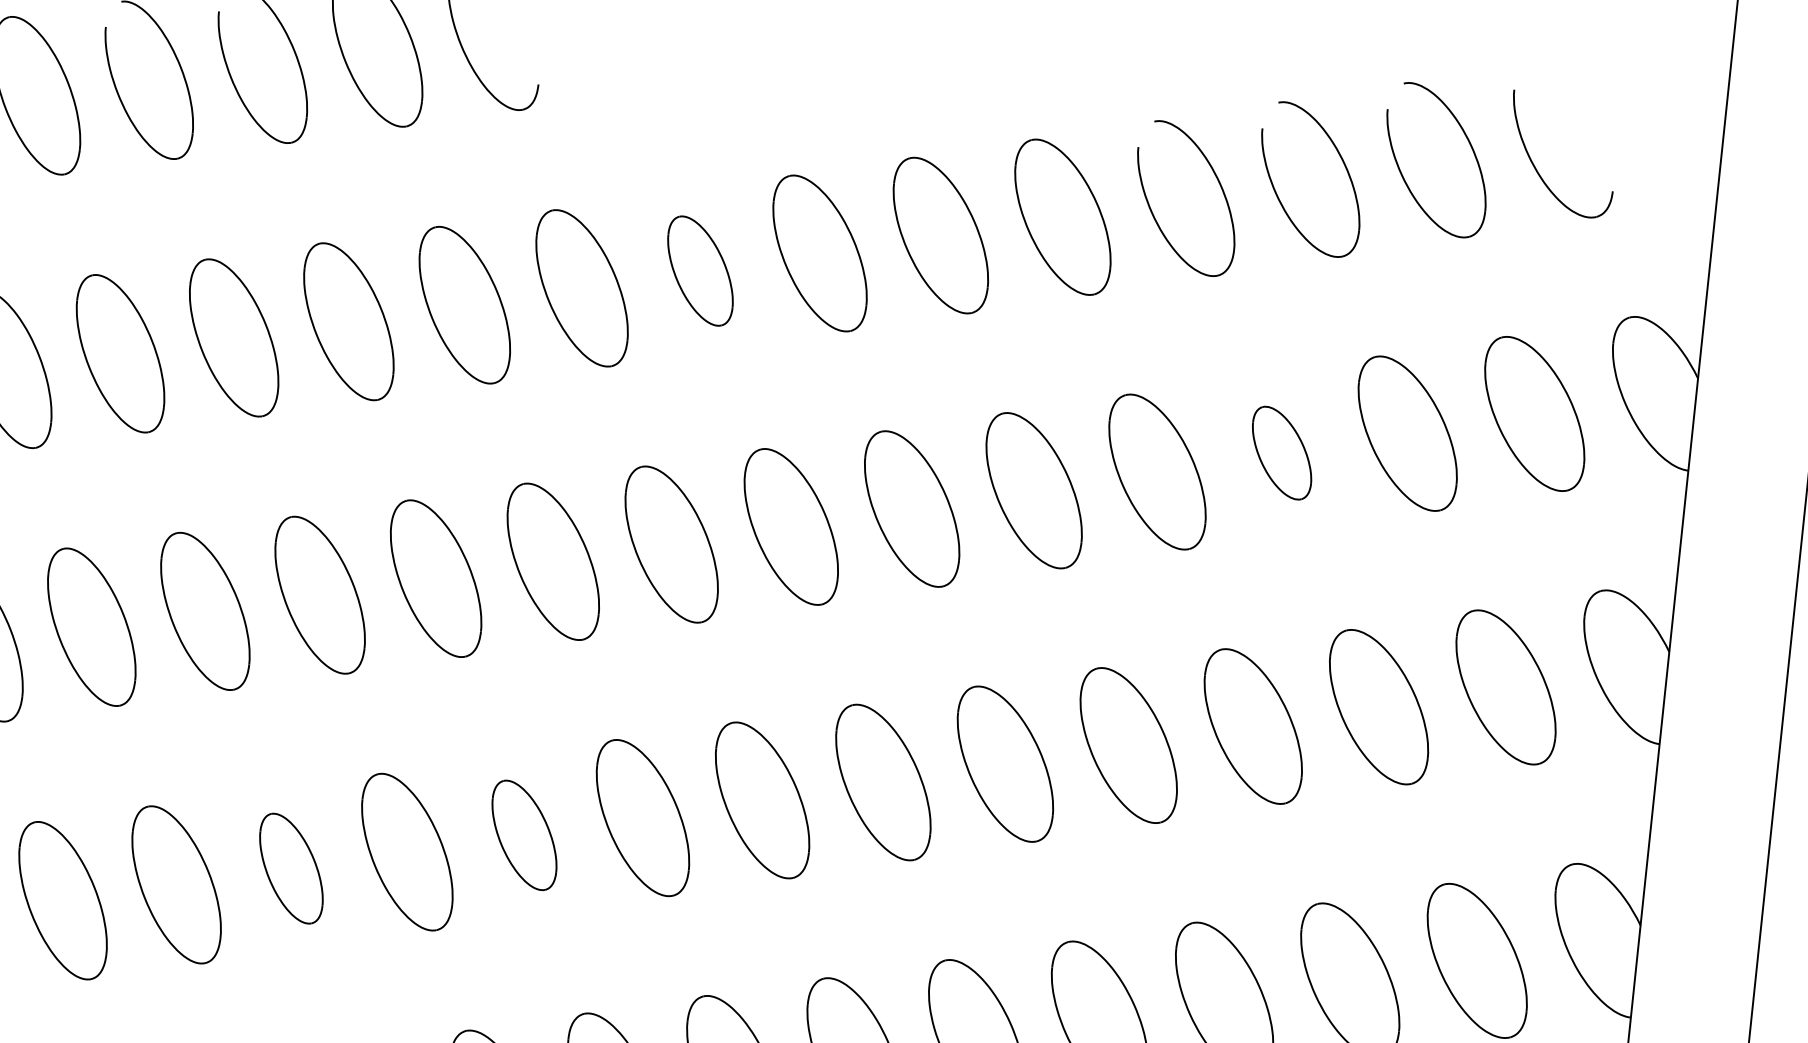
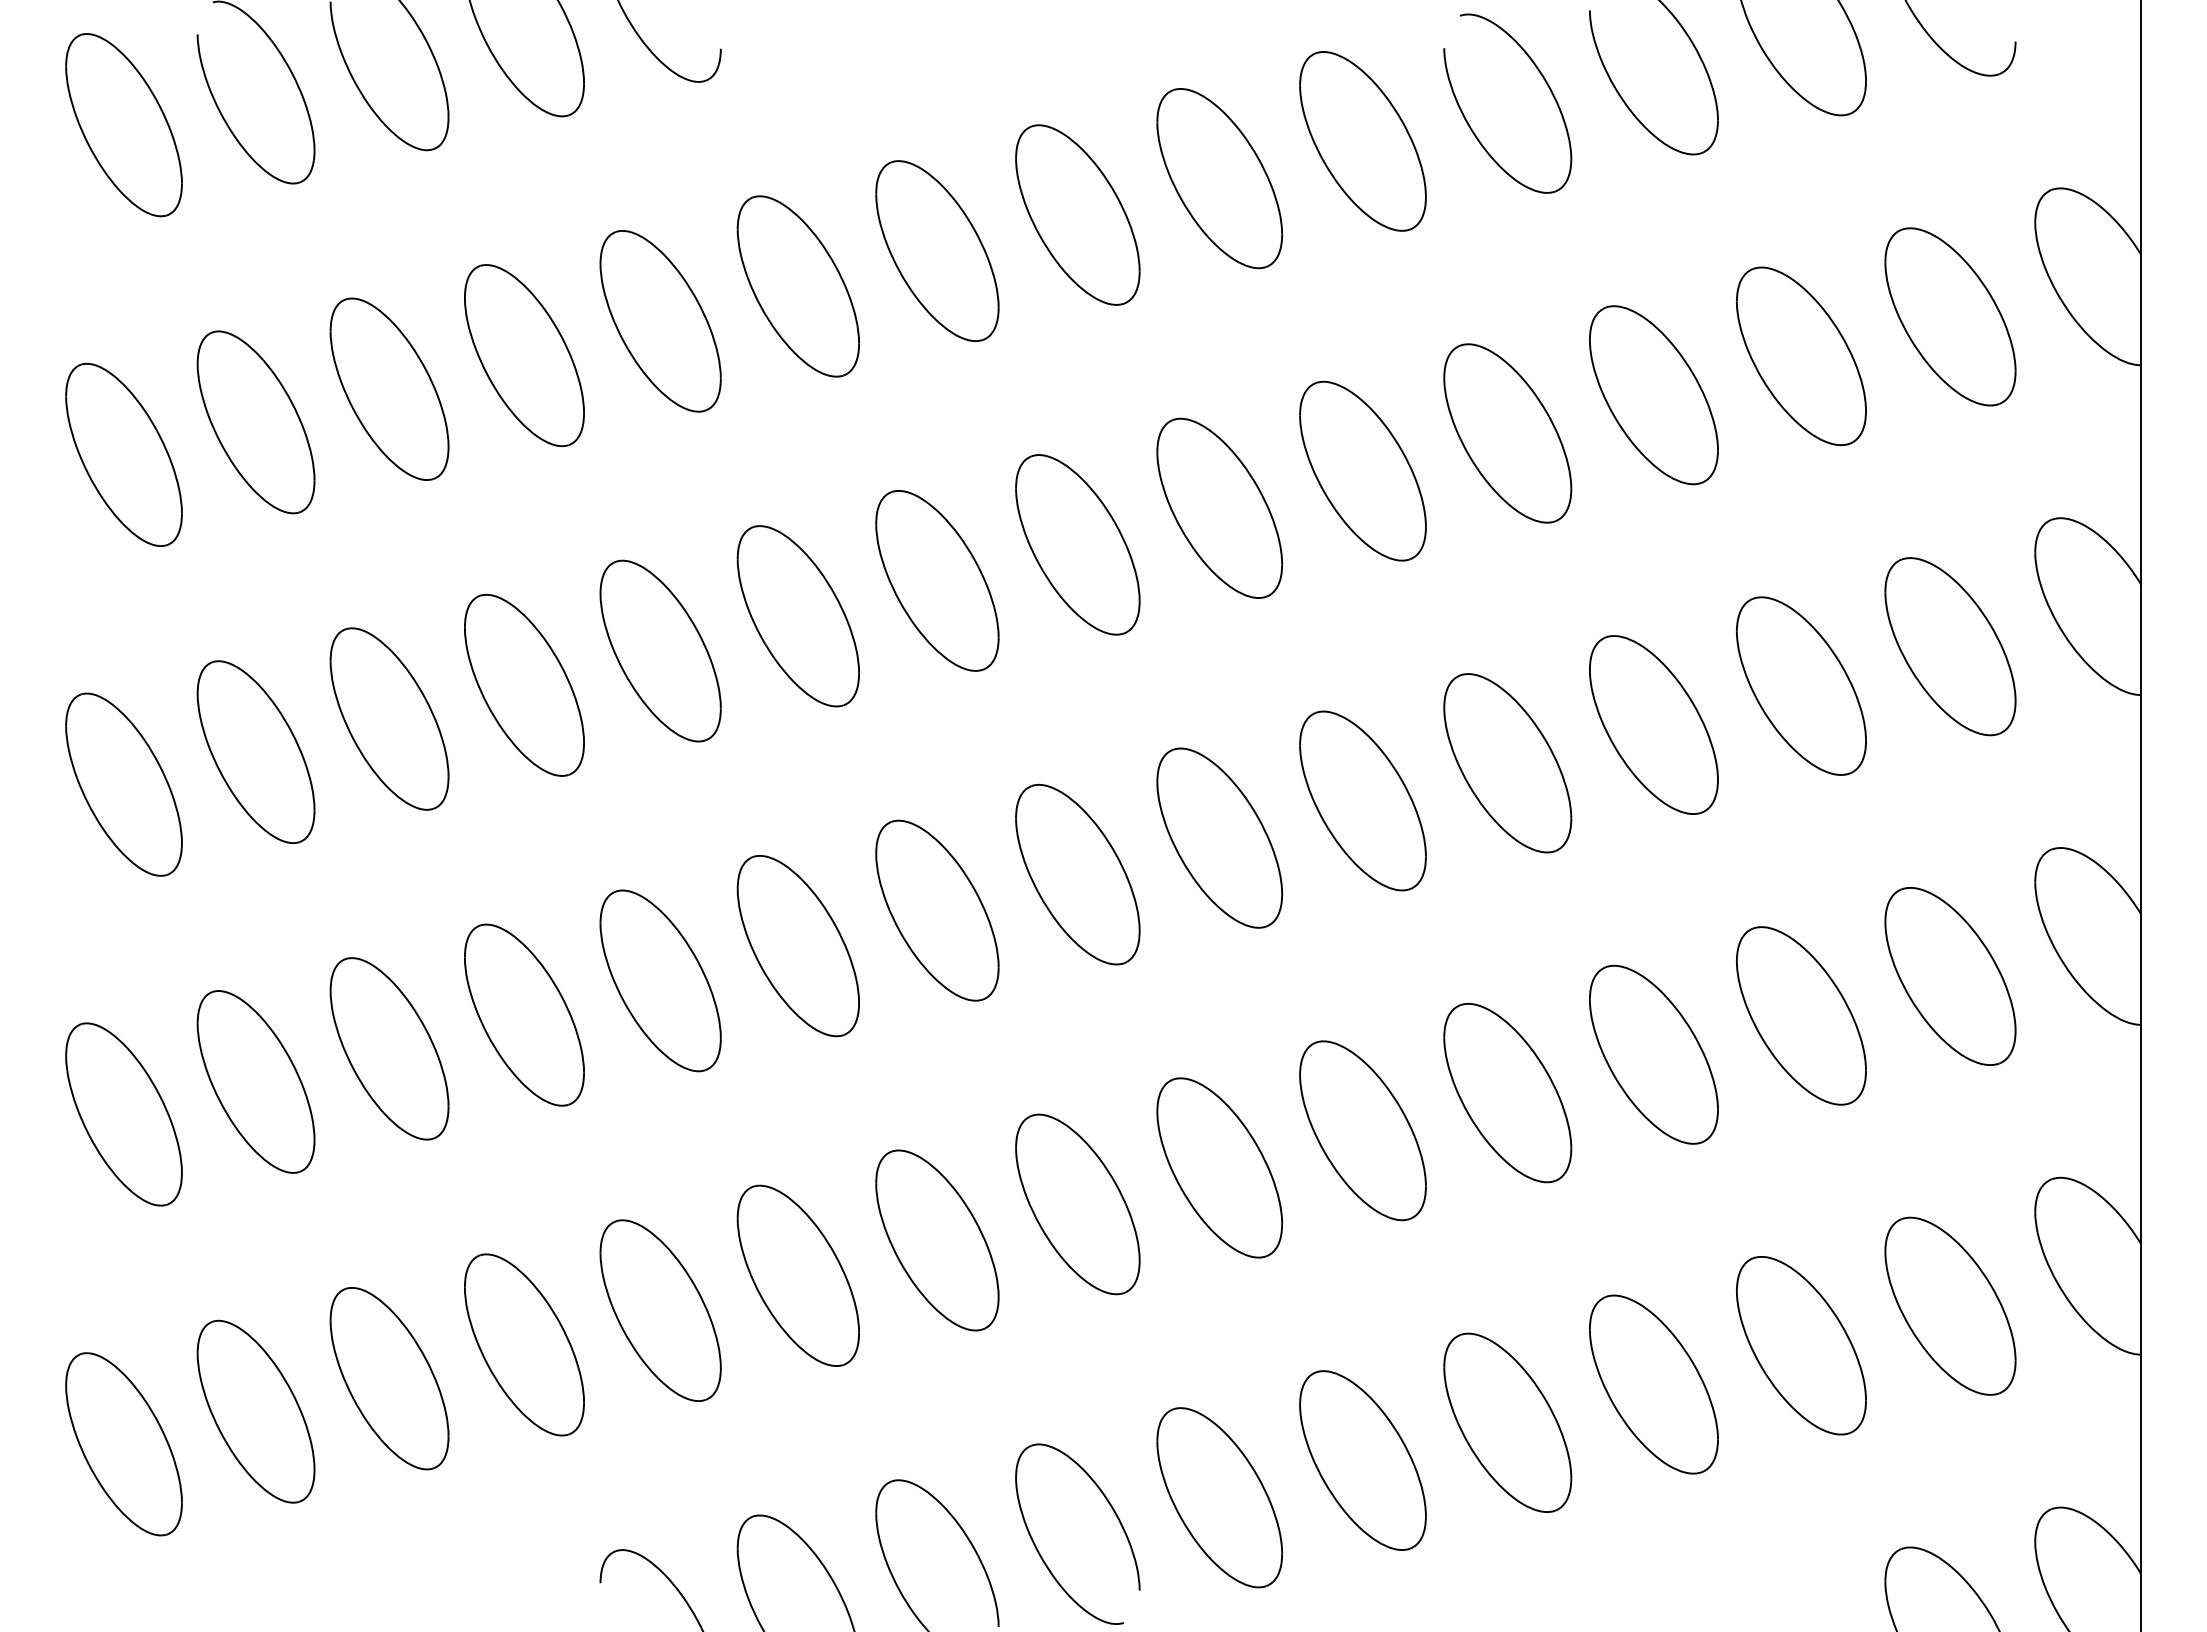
part: (700, 270) -> (937, 250), size x1.43
part: (1281, 453) -> (1653, 395), size x1.67
part: (523, 835) -> (797, 946), size x1.43
part: (291, 868) -> (524, 1014), size x1.43

